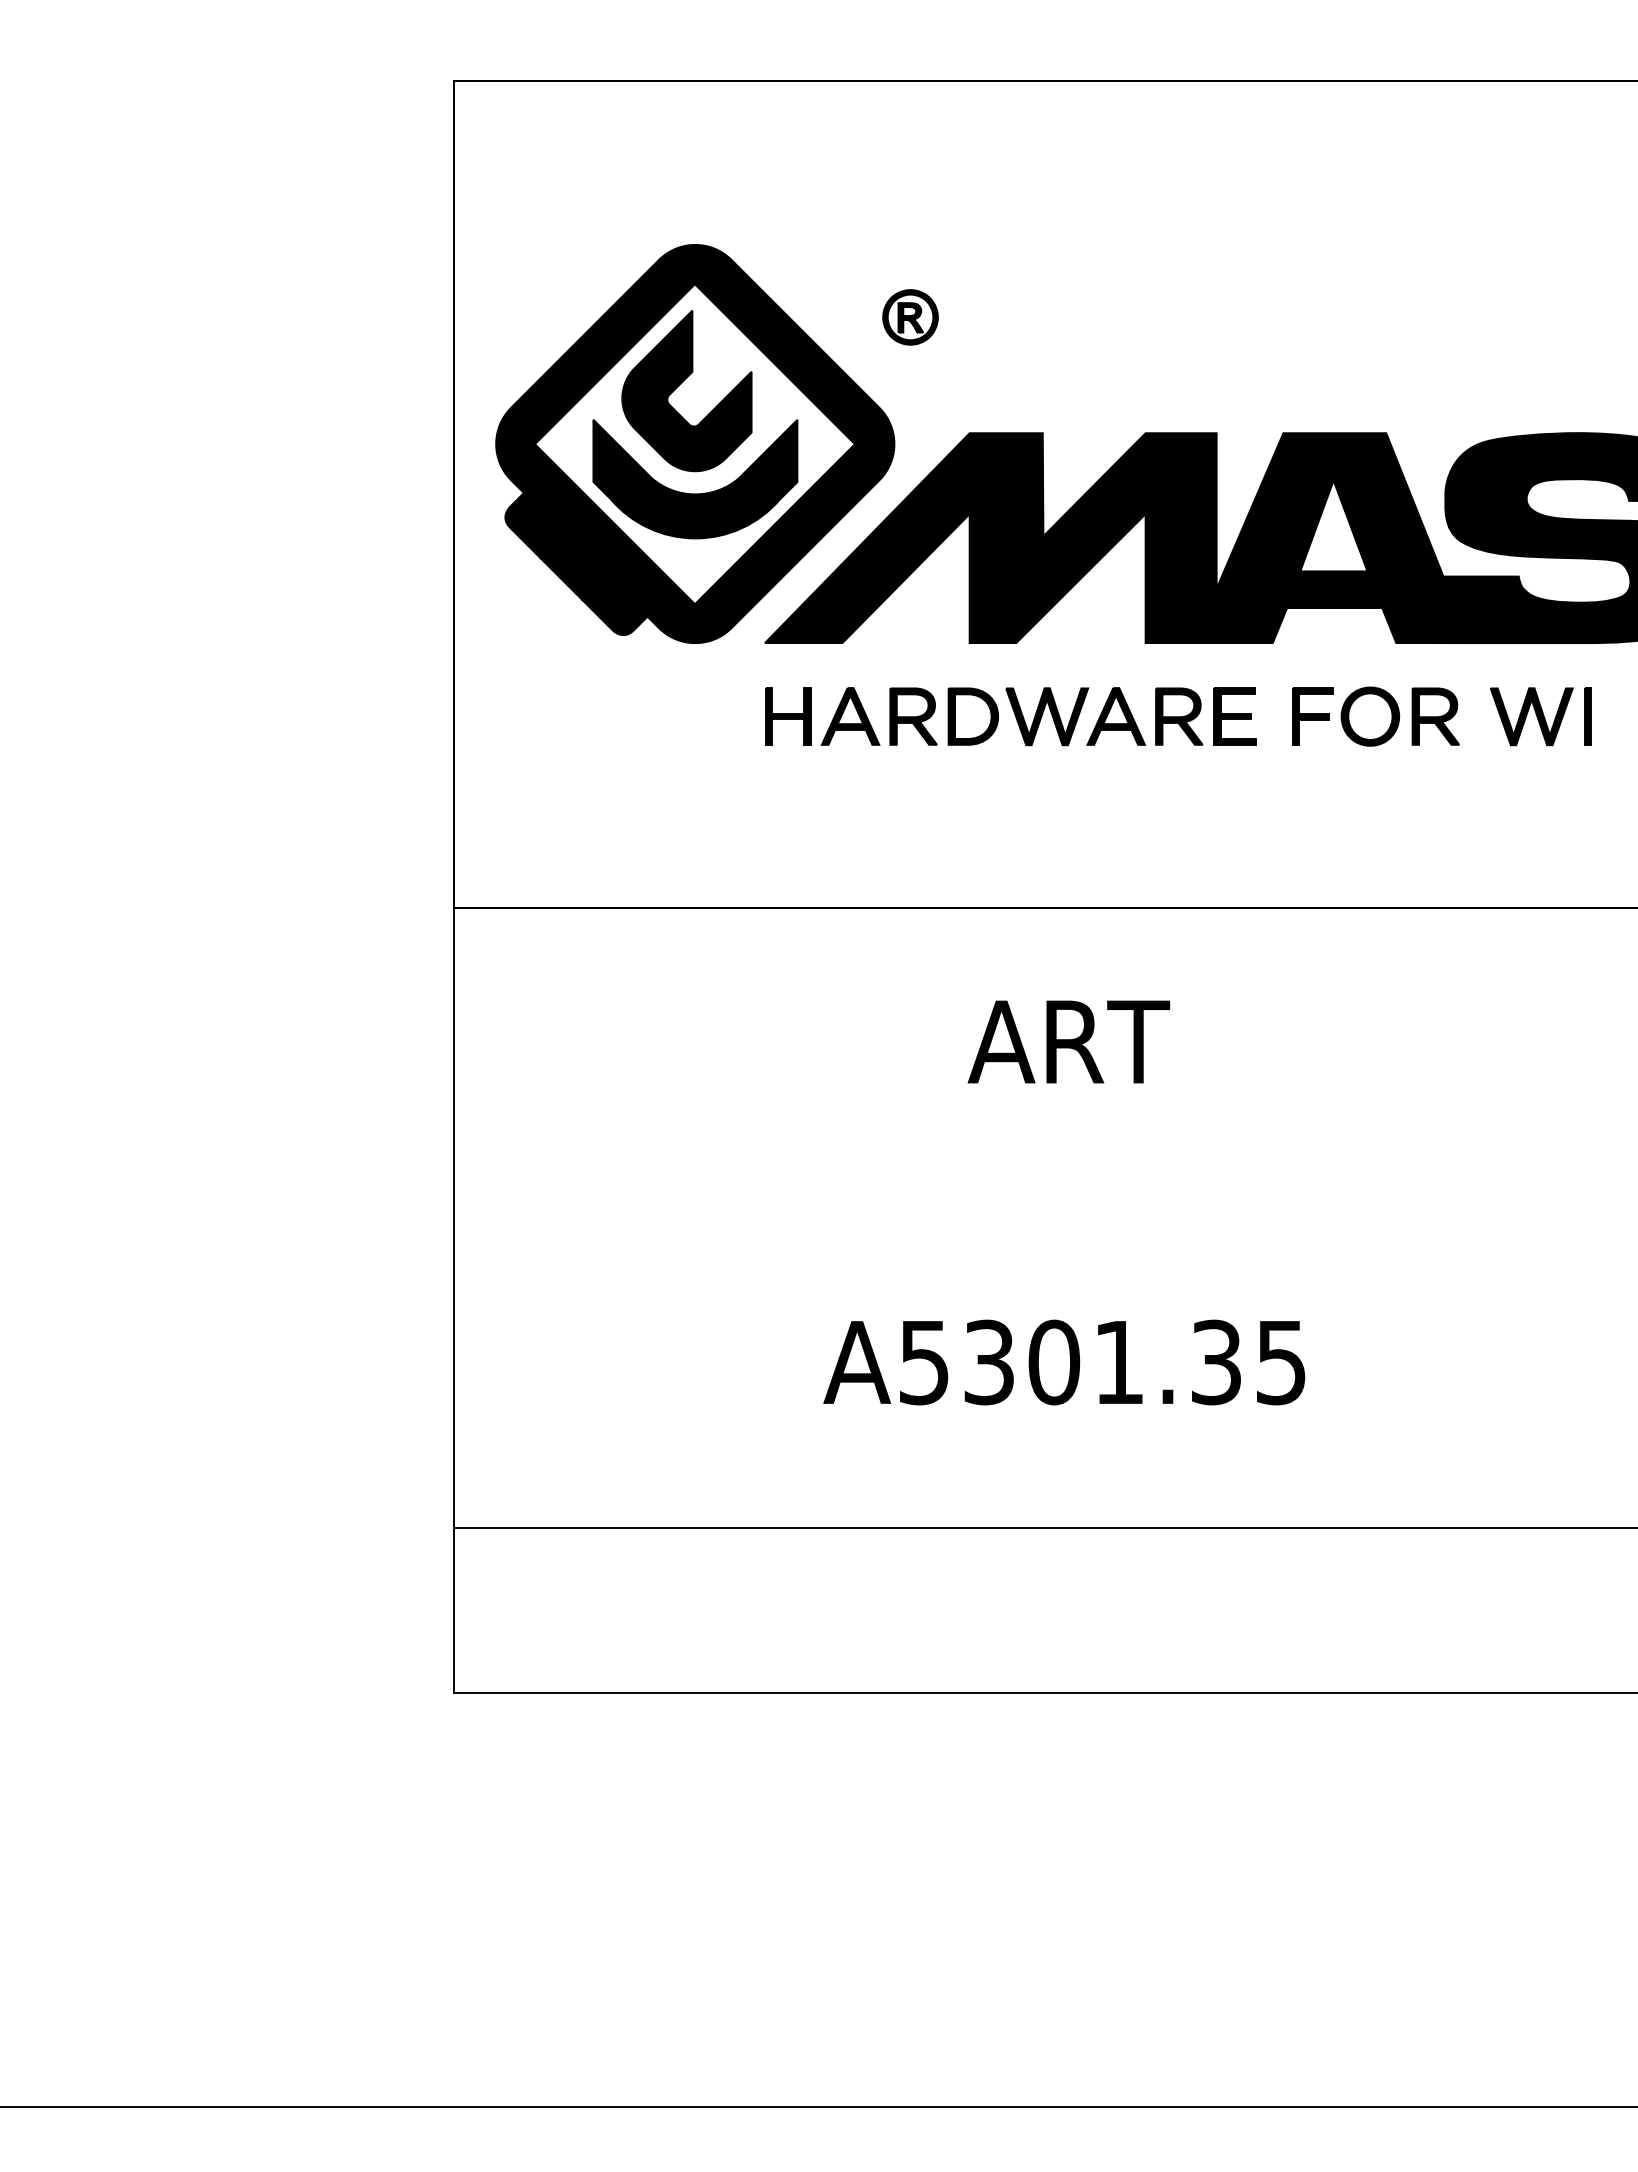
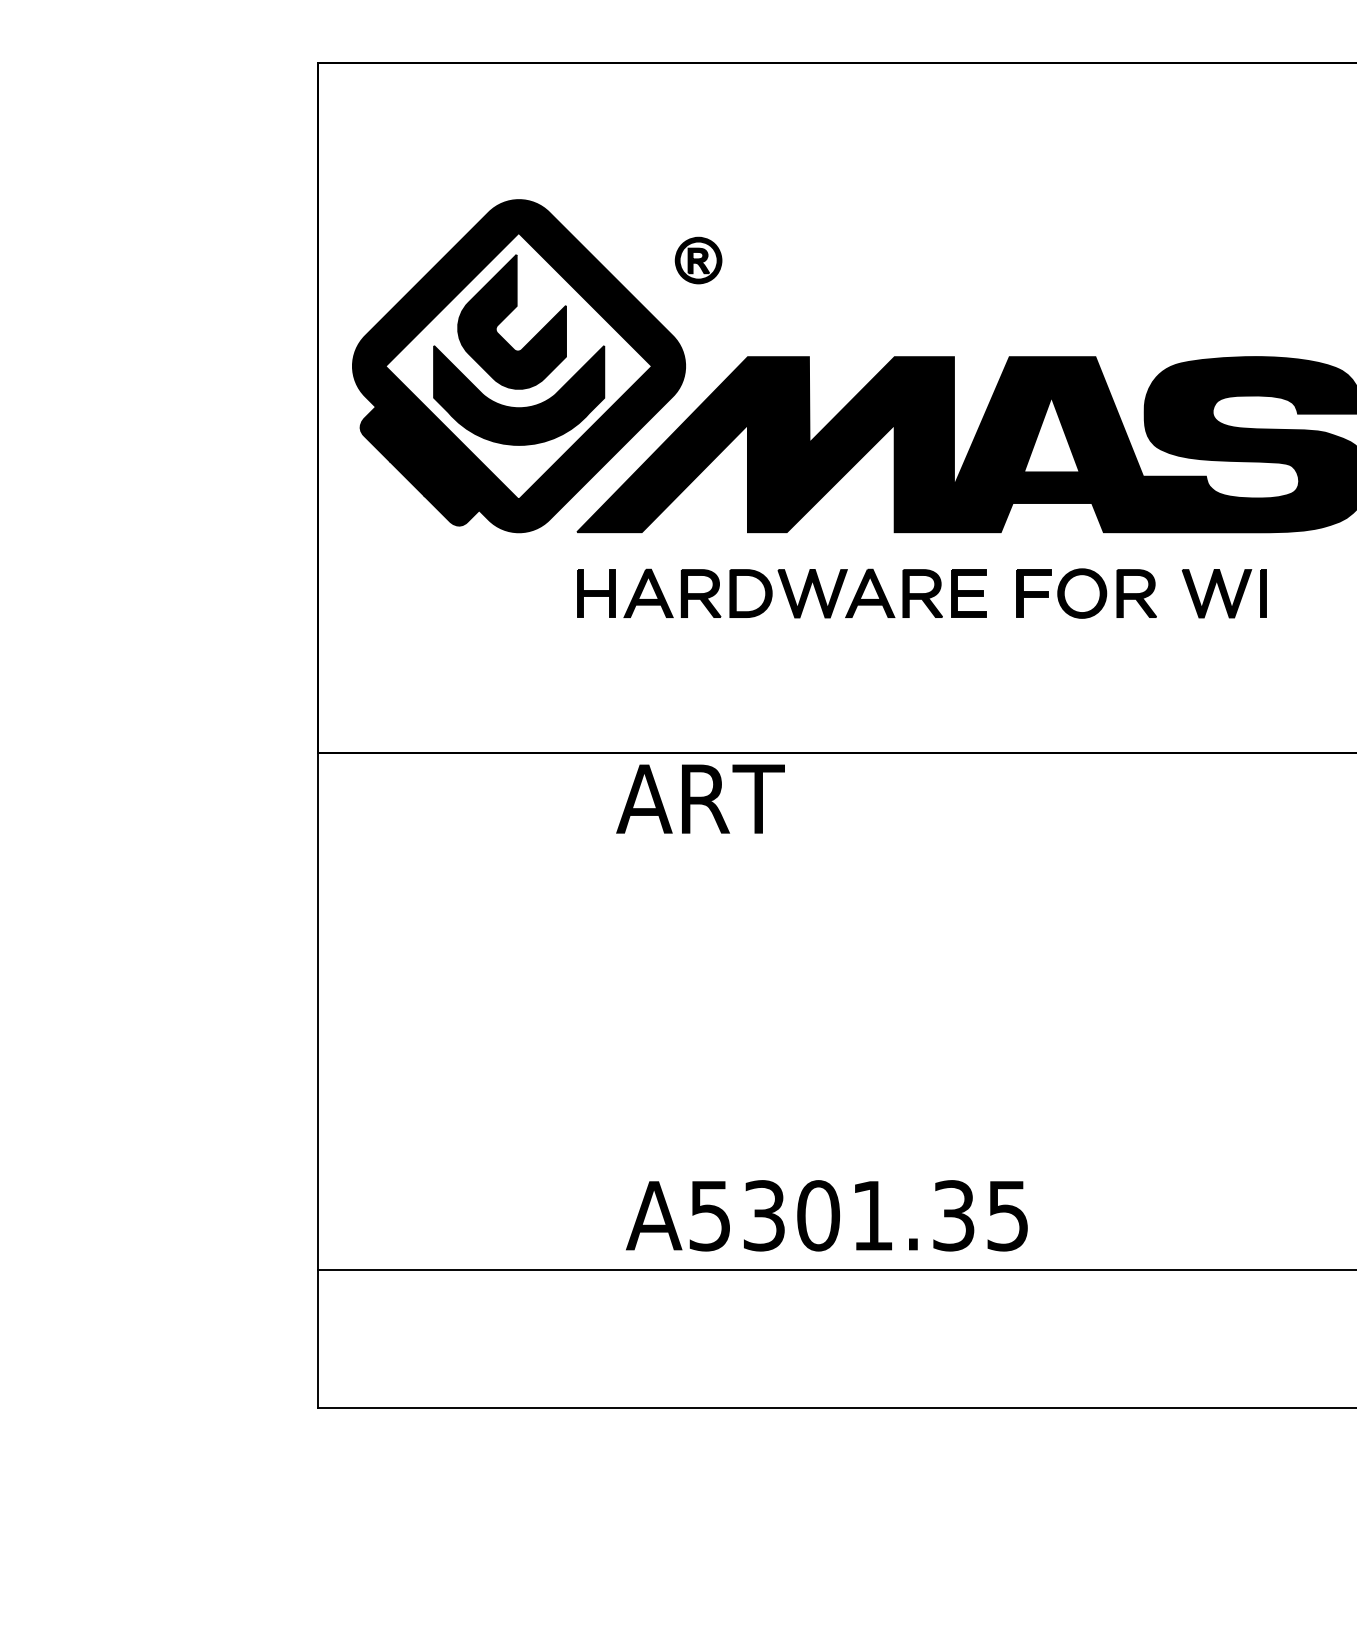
text: (1068, 1041) -> (700, 798), moved
text: (1064, 1362) -> (827, 1215), moved

